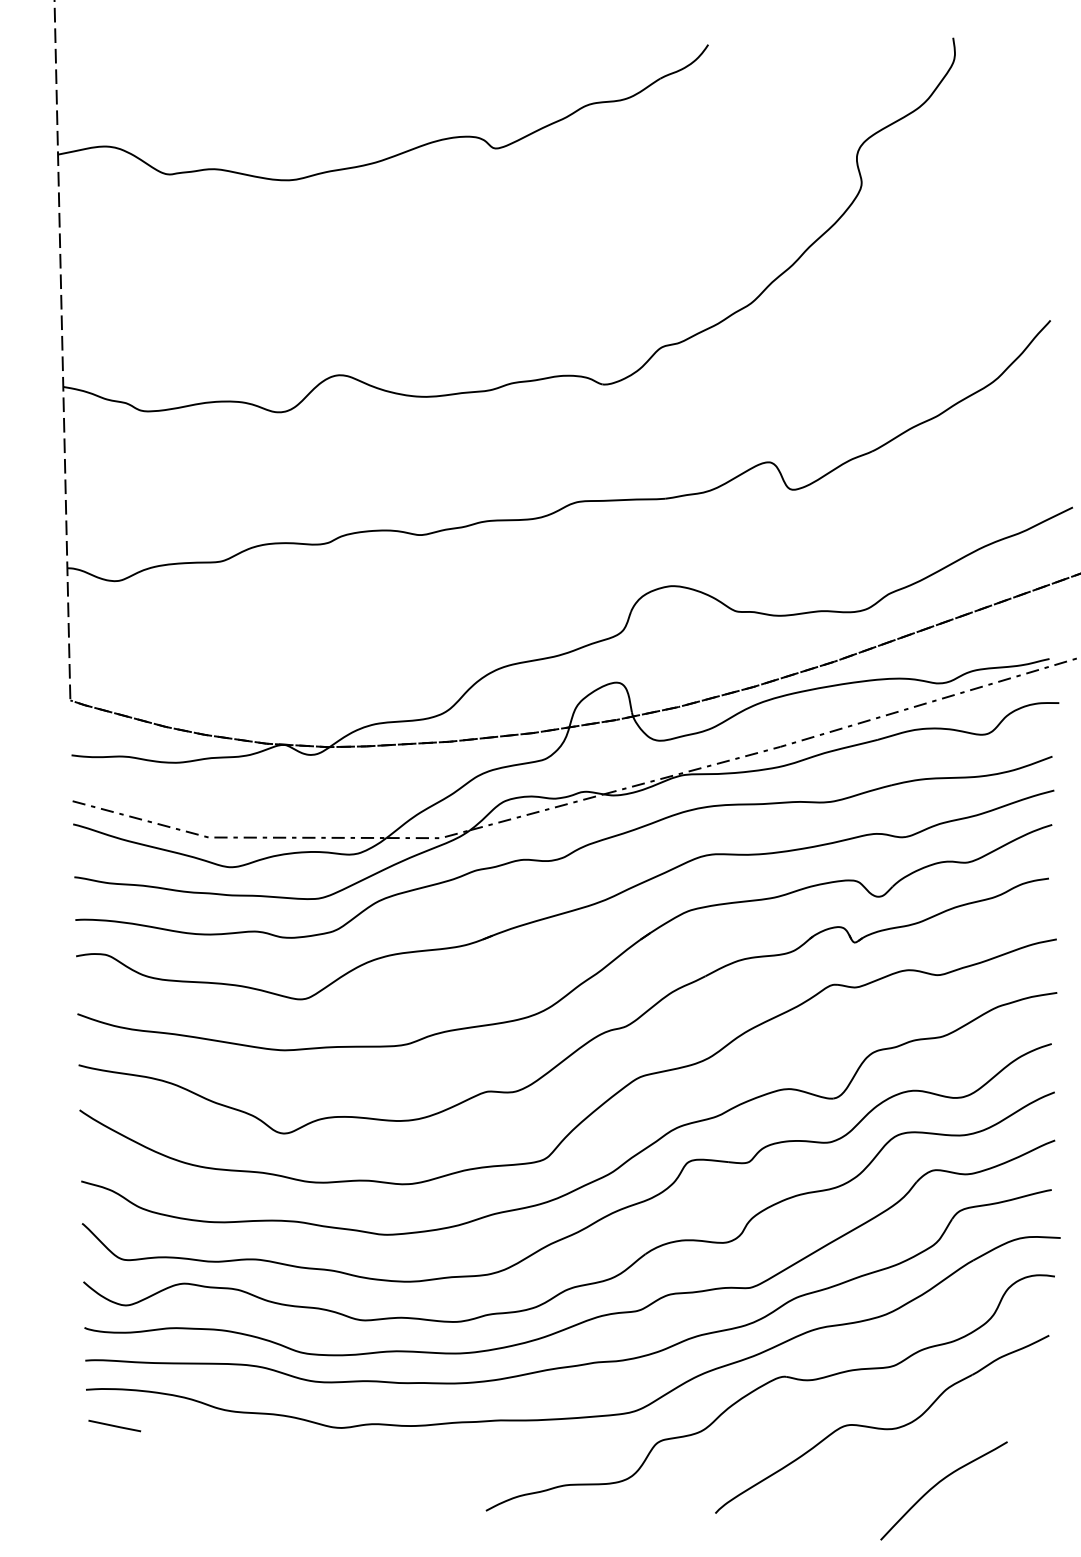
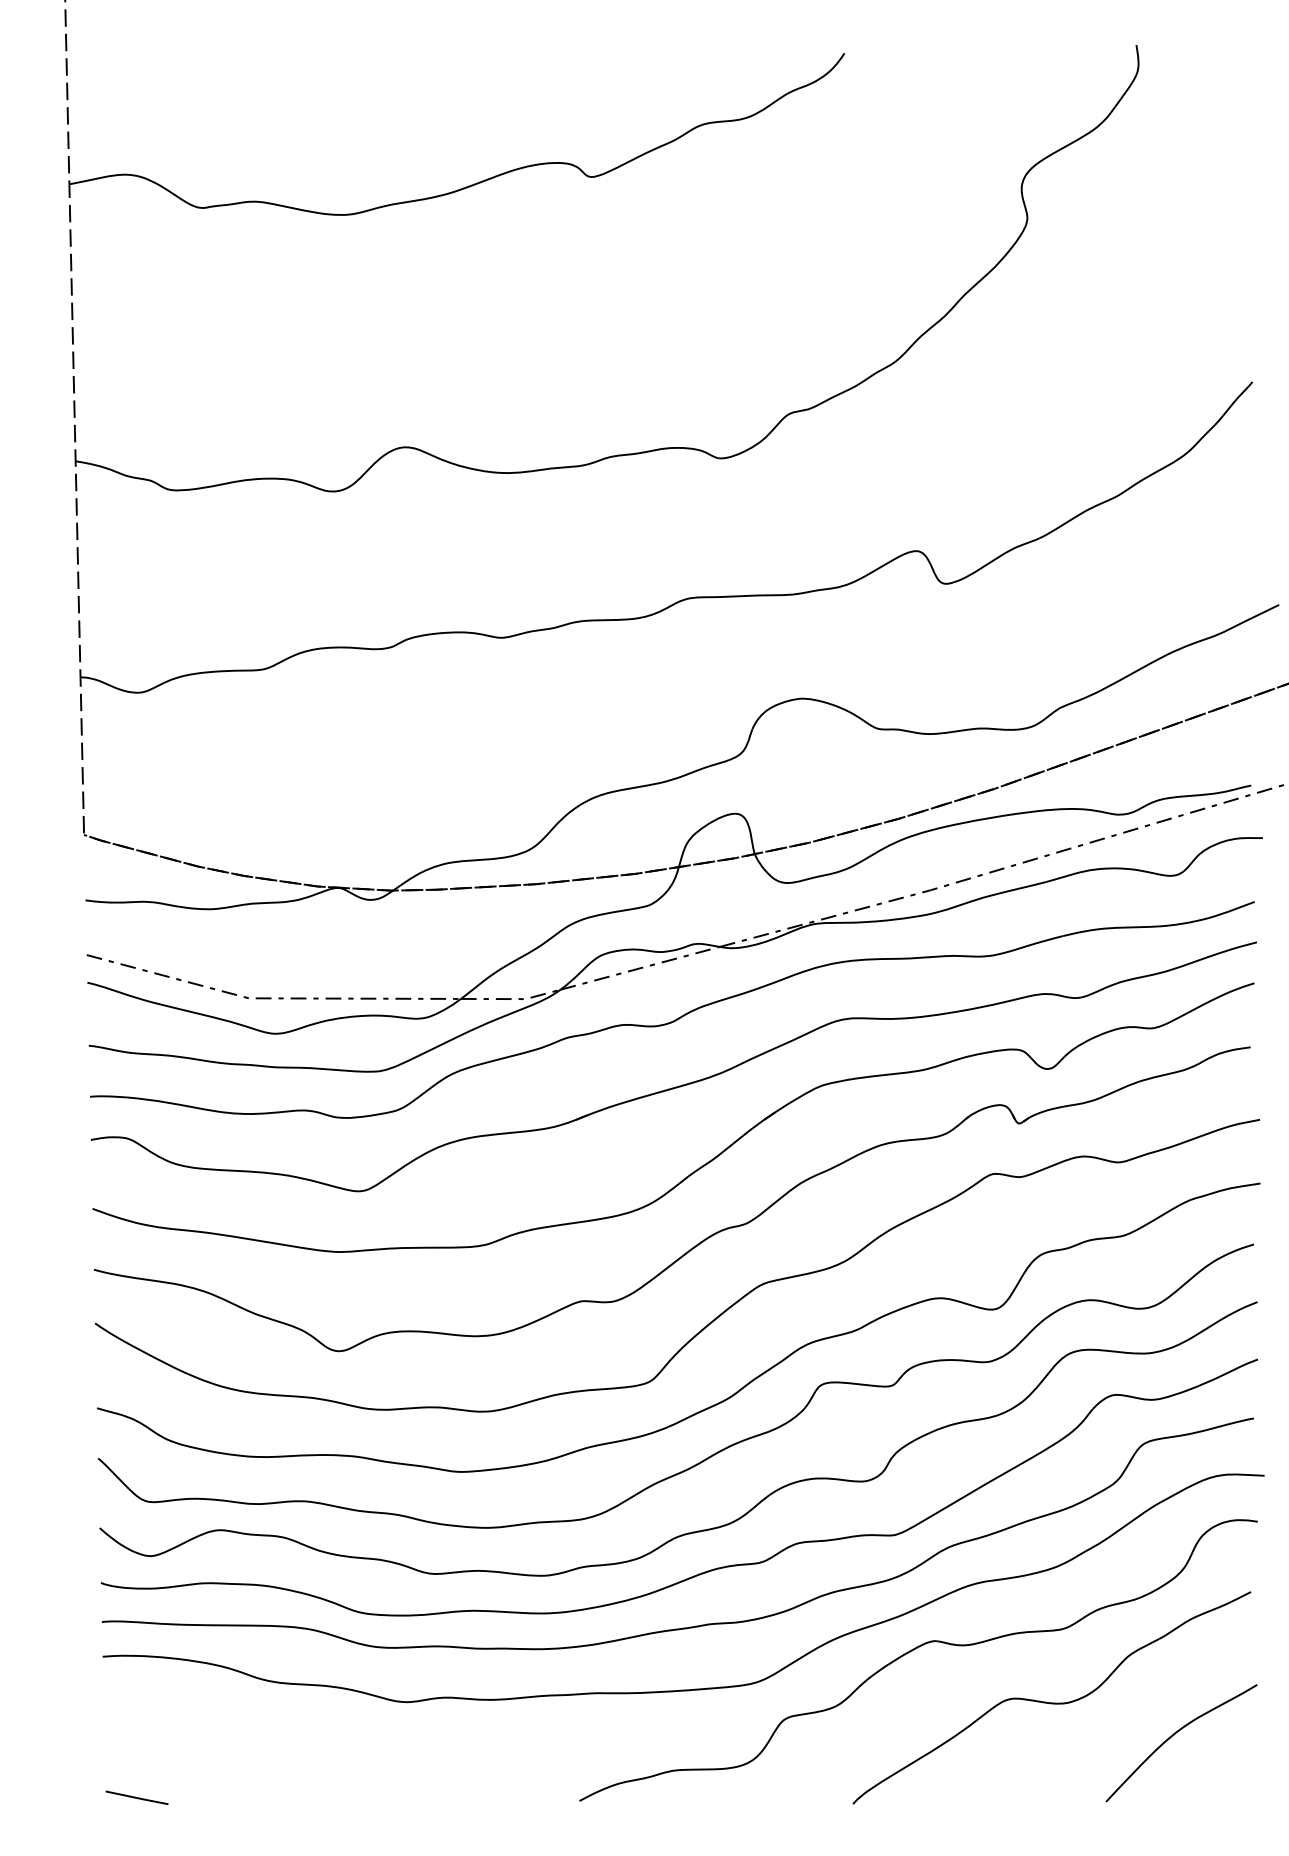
line: (114, 1425) -> (136, 1797), moved
curve: (938, 1484) -> (1174, 1735), moved

